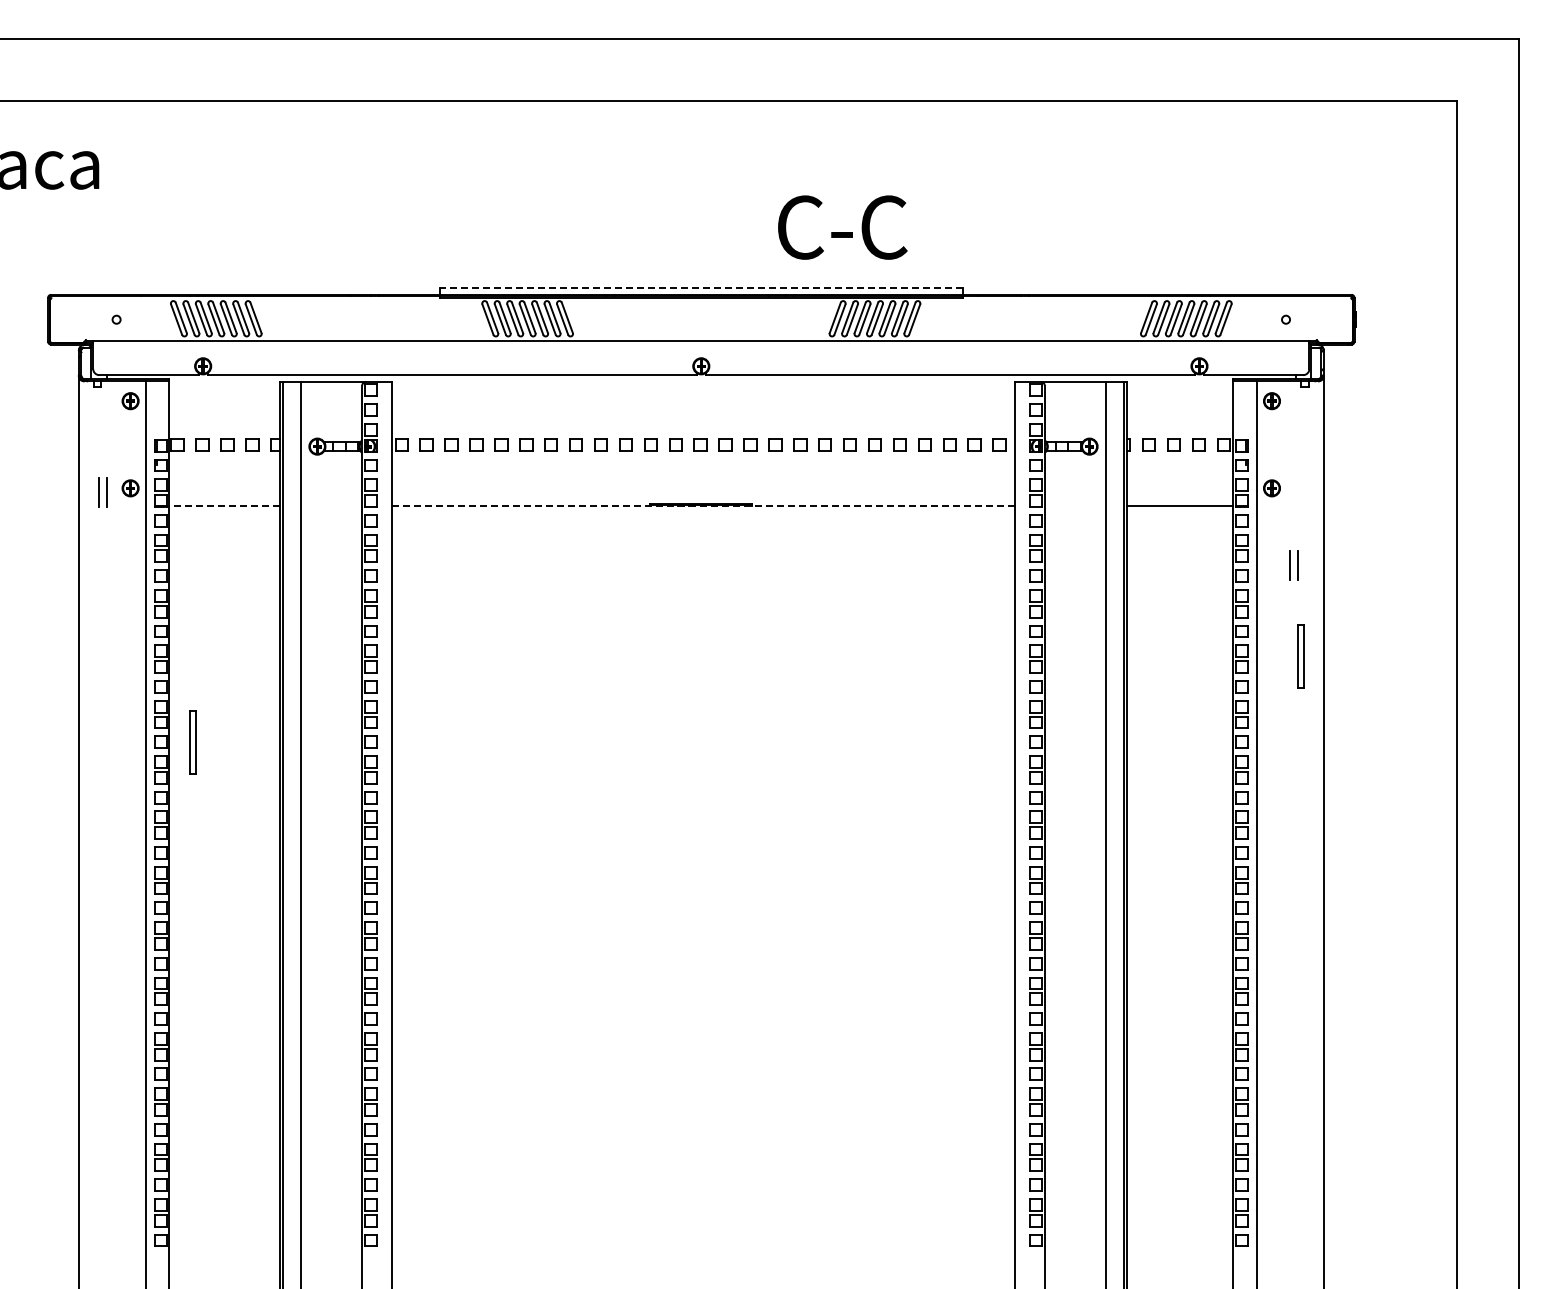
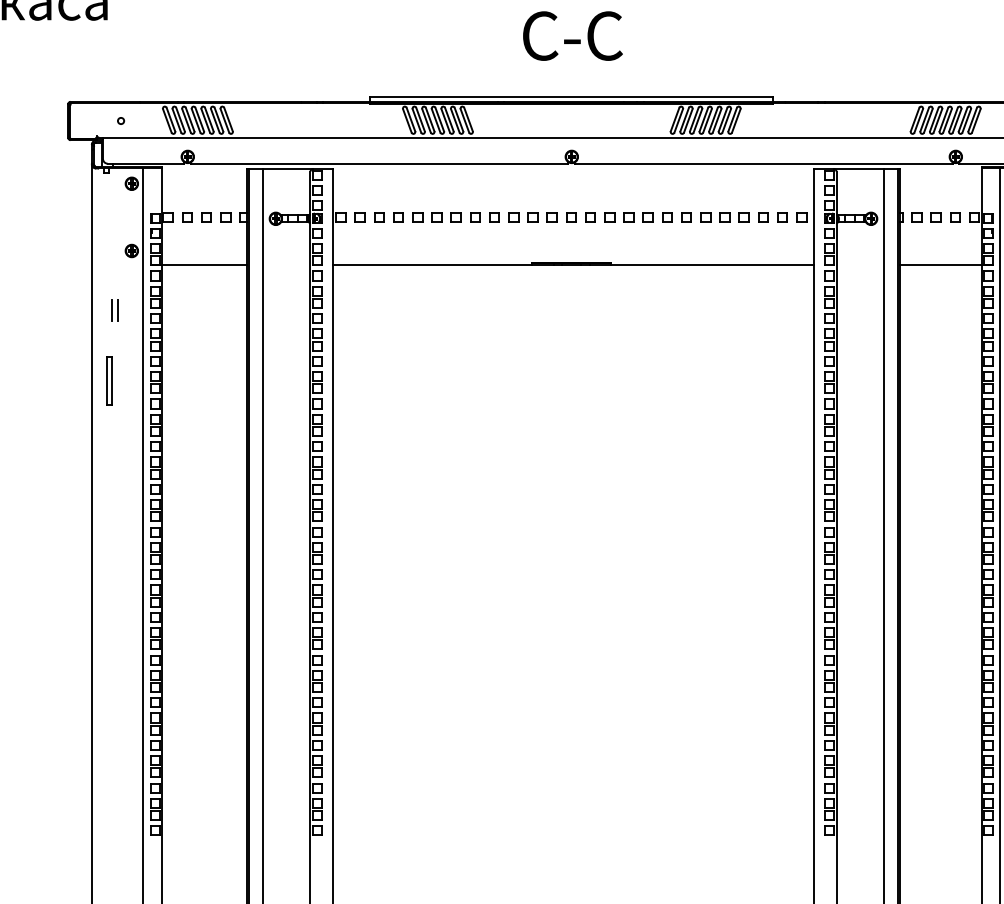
text: (842, 227) -> (572, 36), moved
line: (701, 288) -> (571, 96), dashed -> solid
part: (102, 492) -> (114, 310), moved
line: (224, 506) -> (204, 264), dashed -> solid
line: (703, 506) -> (573, 264), dashed -> solid
part: (192, 742) -> (108, 380), moved

